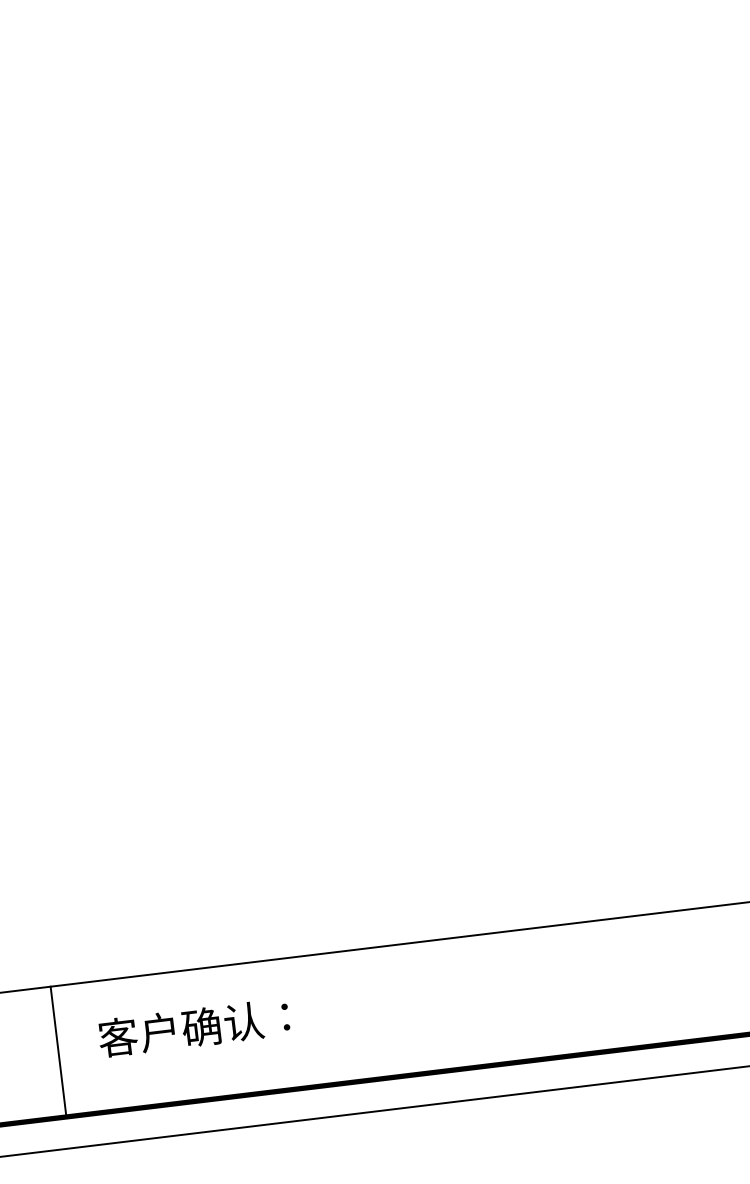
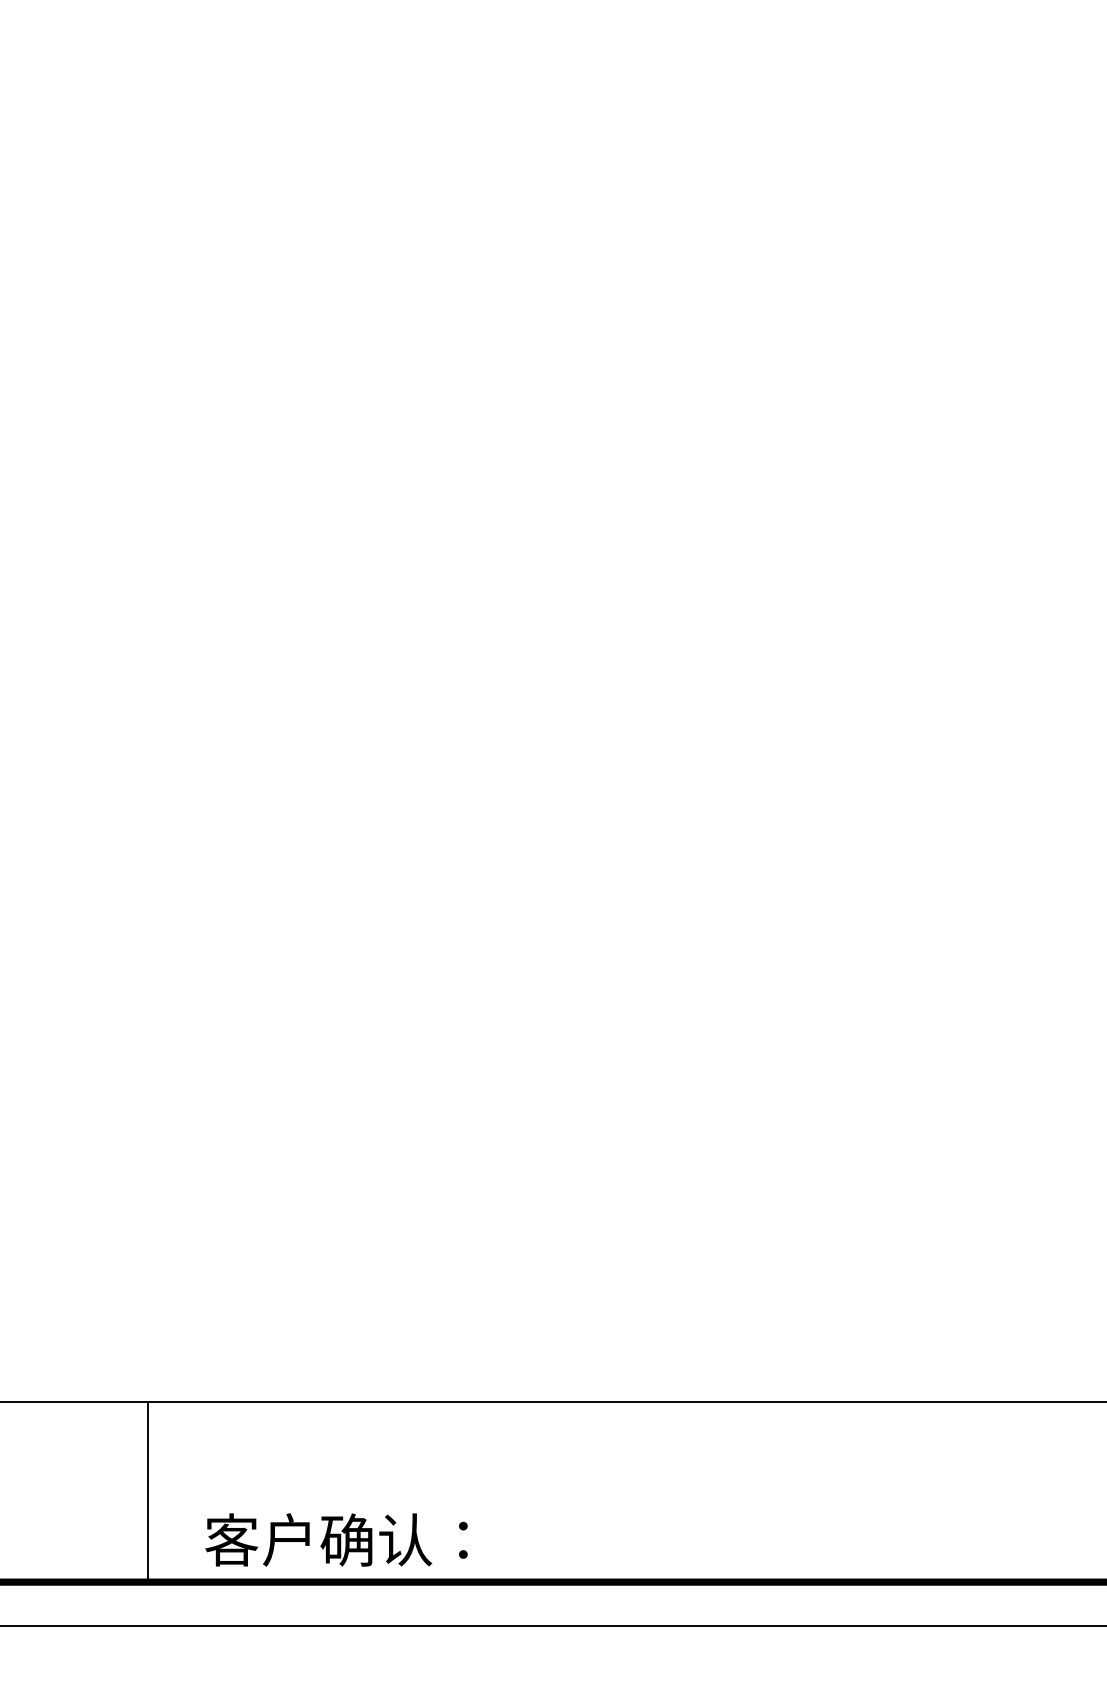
text: (193, 1027) -> (336, 1539), moved

